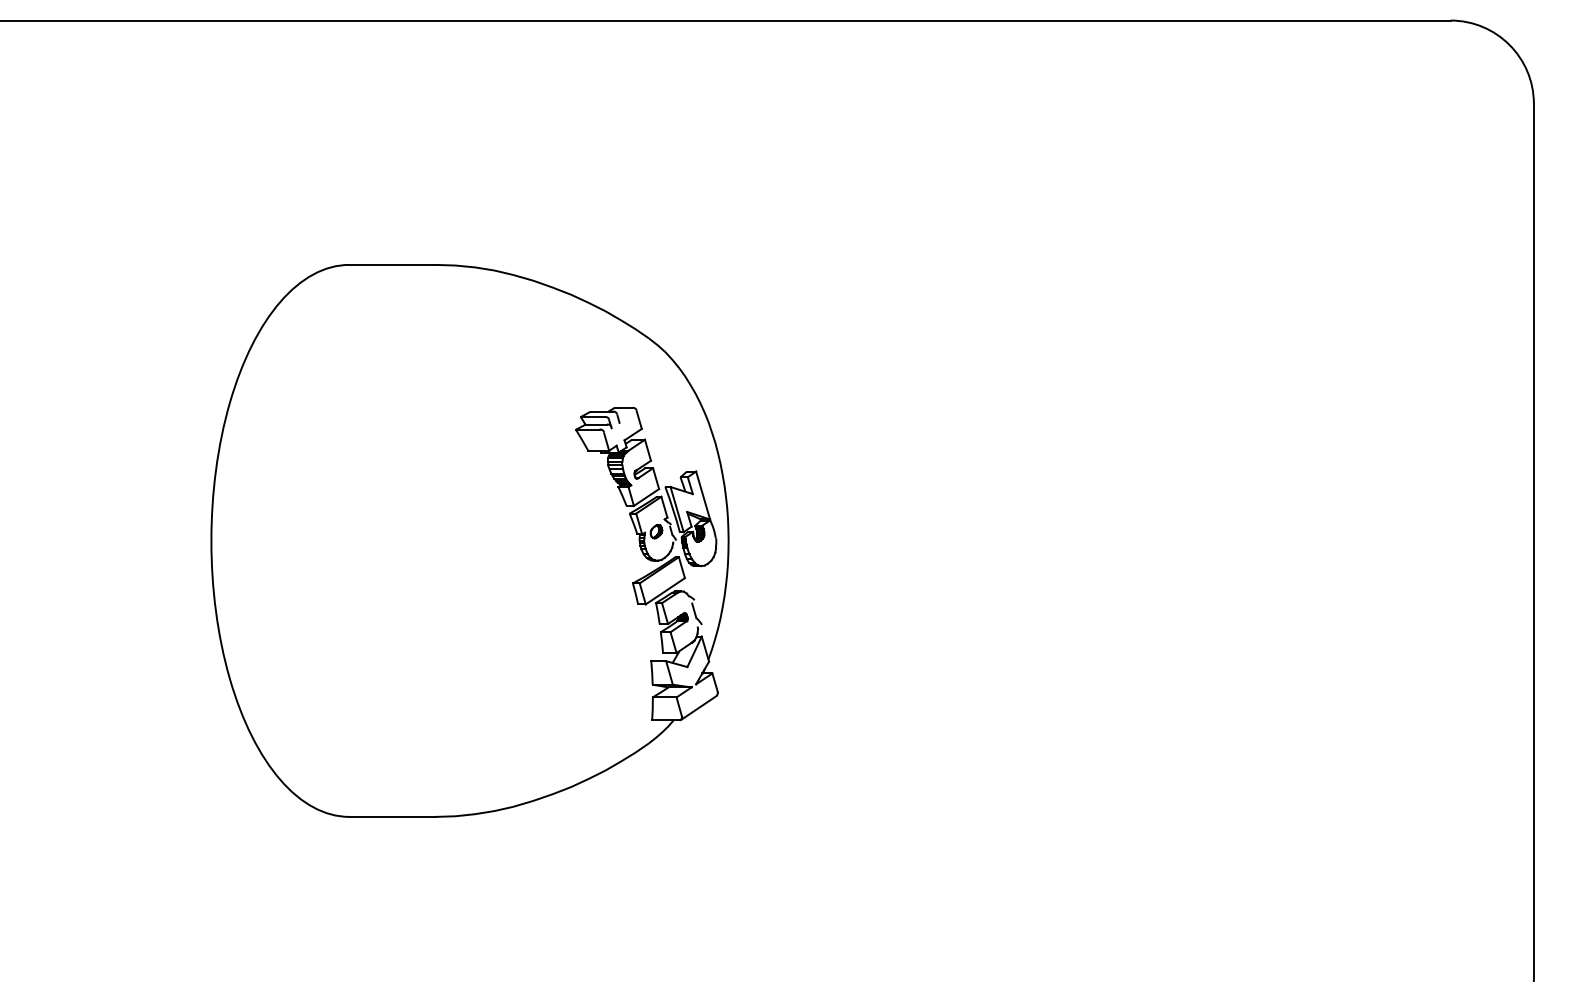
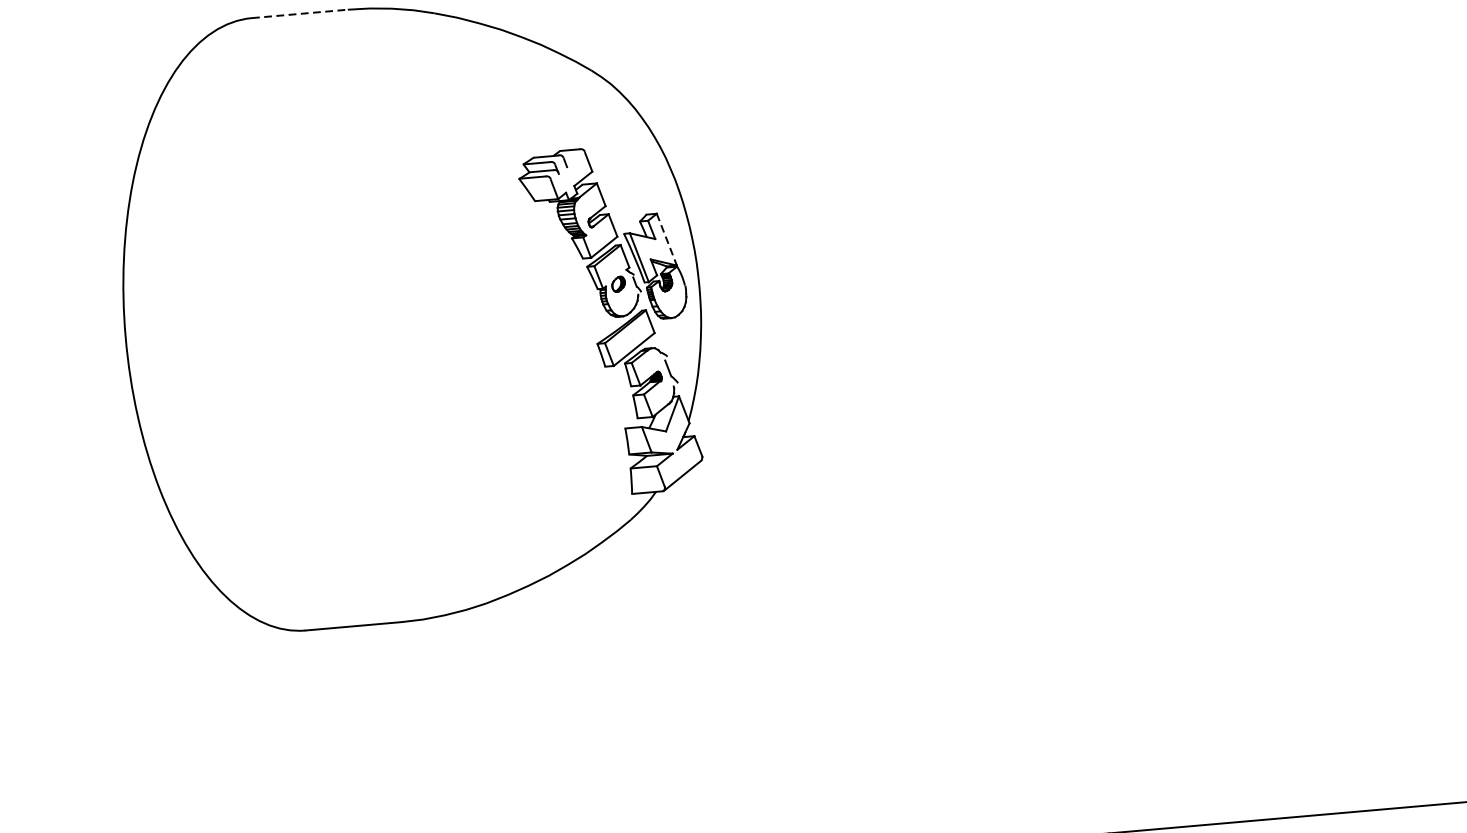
line: (393, 264) -> (300, 13), solid -> dashed
line: (703, 495) -> (667, 239), solid -> dashed

